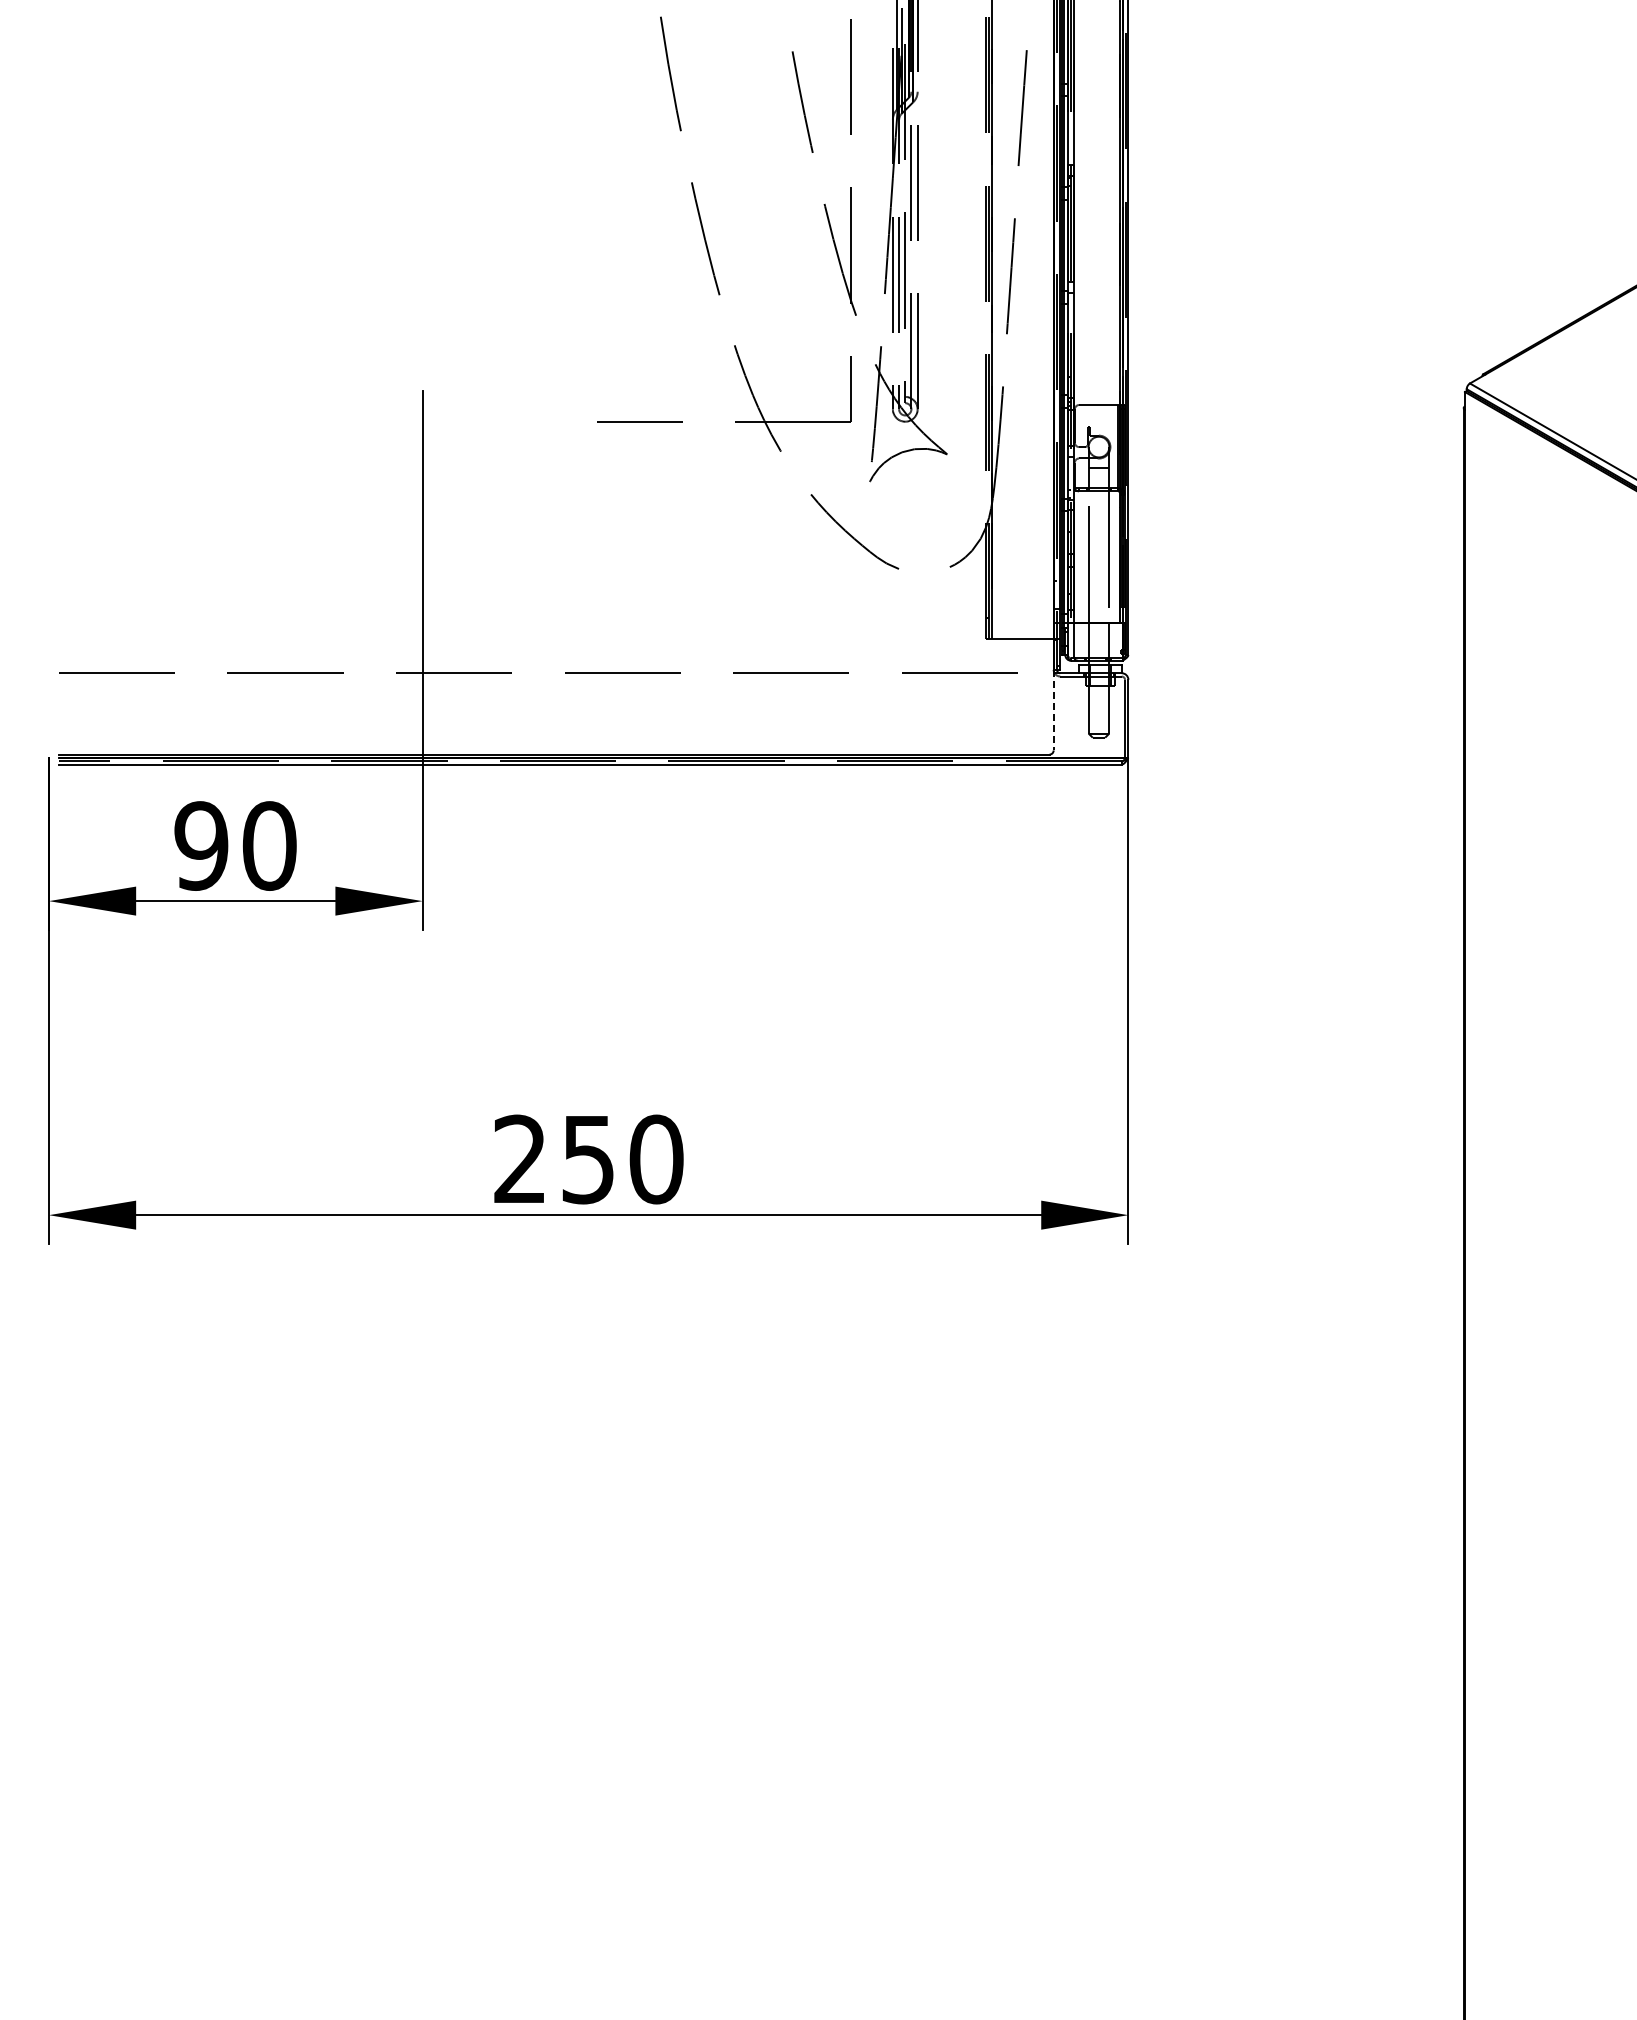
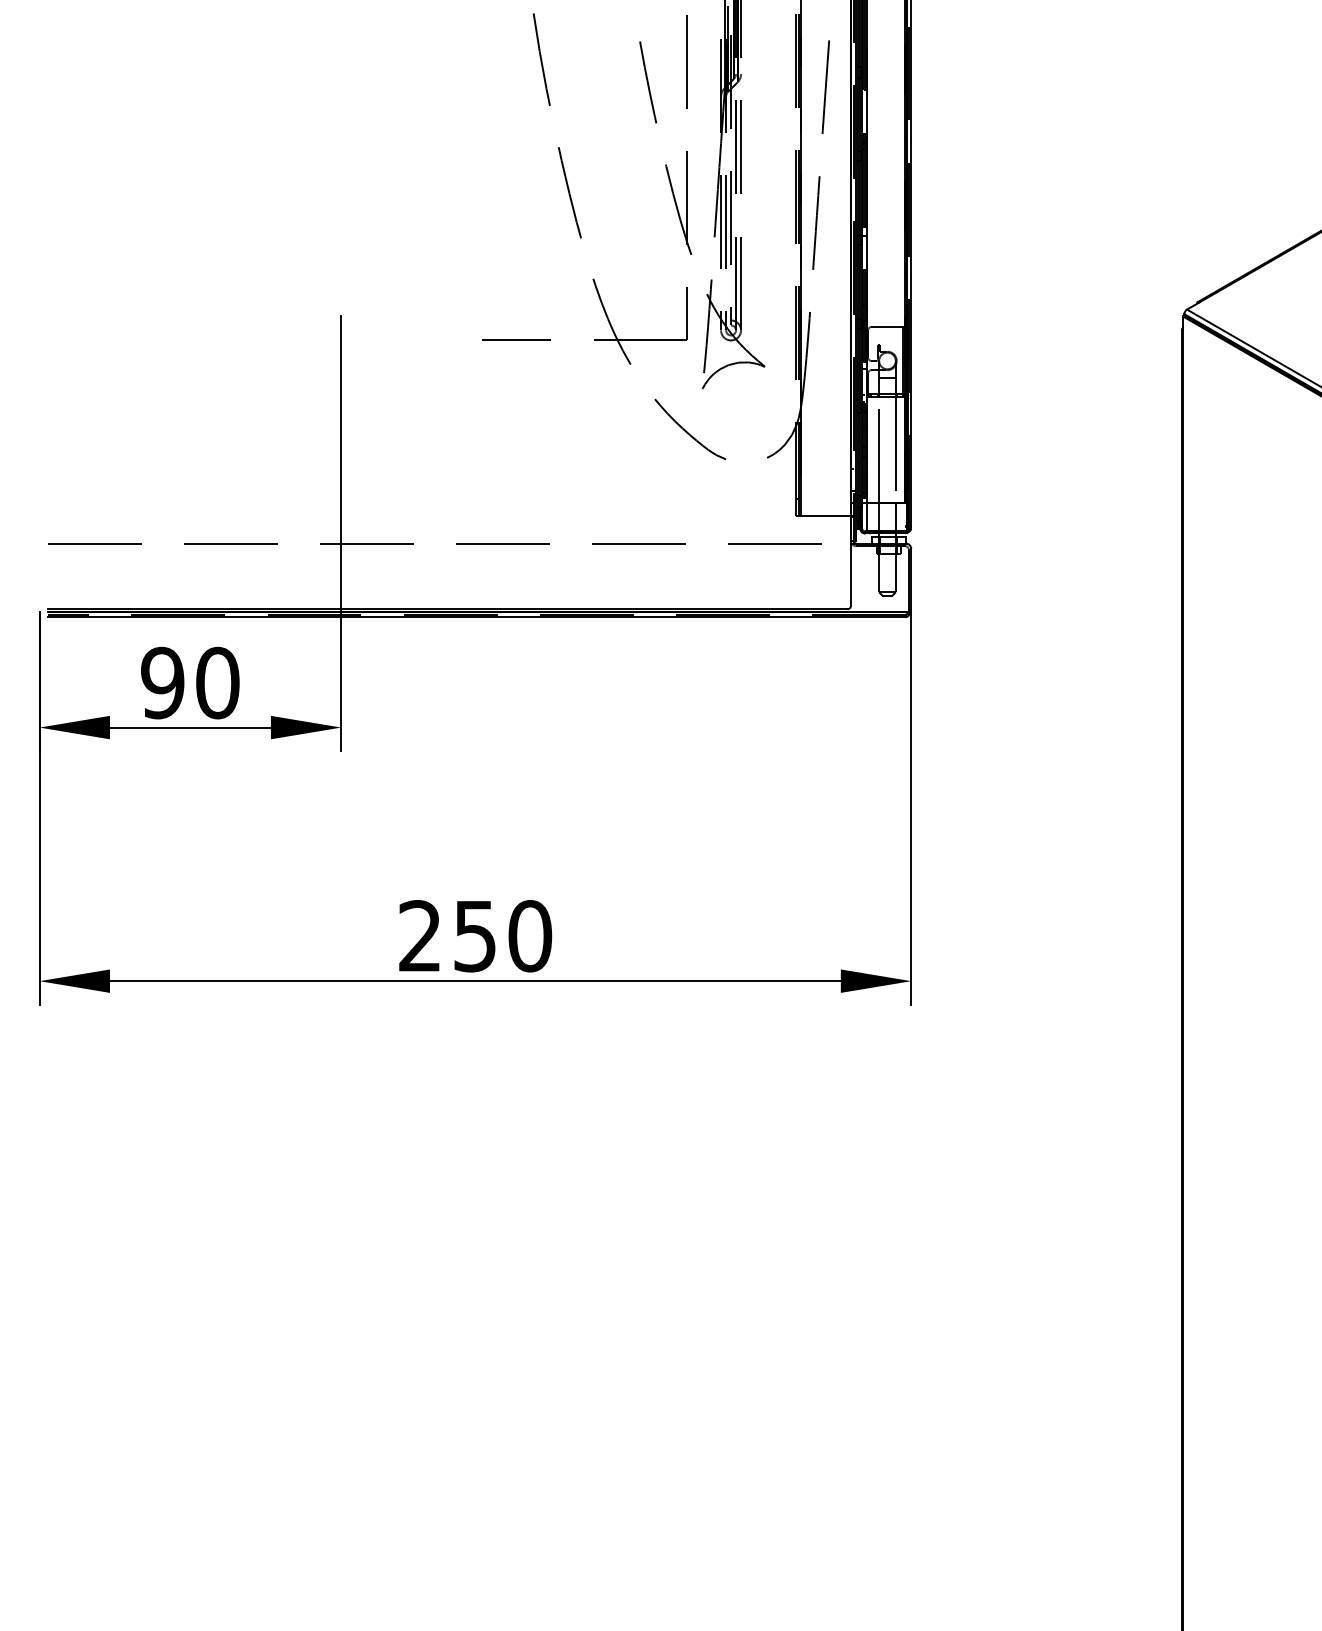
line: (1053, 710) -> (850, 573), dashed -> solid

